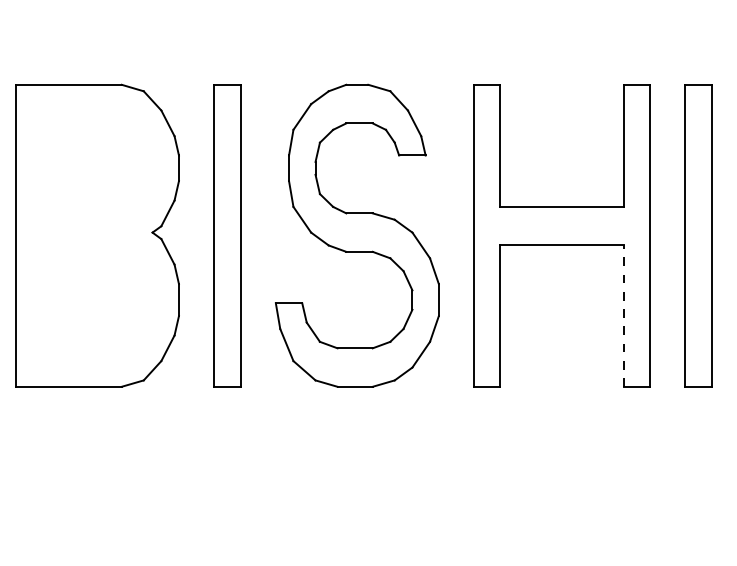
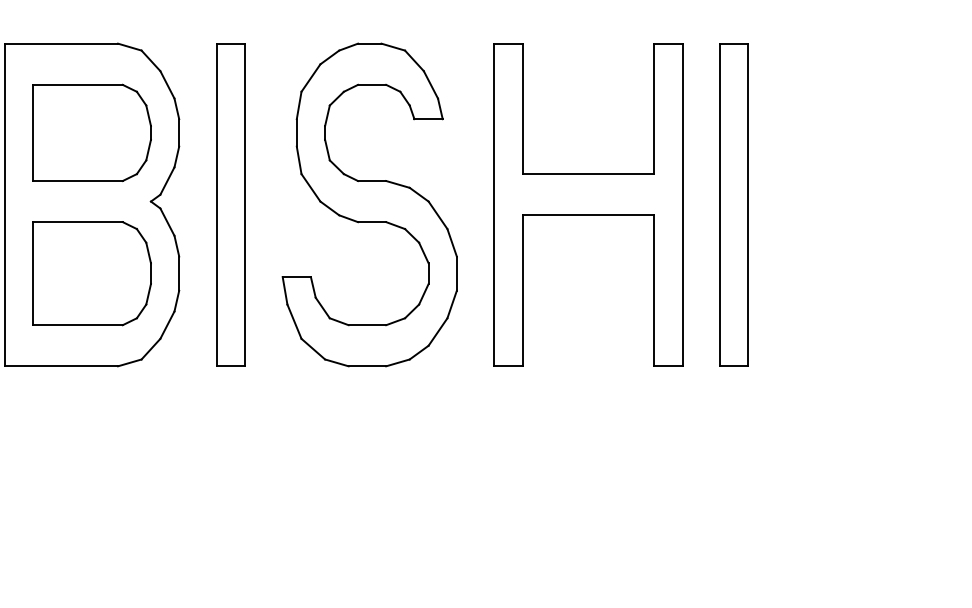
part: (96, 167) -> (91, 132), added
part: (96, 299) -> (91, 273), added
line: (623, 315) -> (654, 290), dashed -> solid

